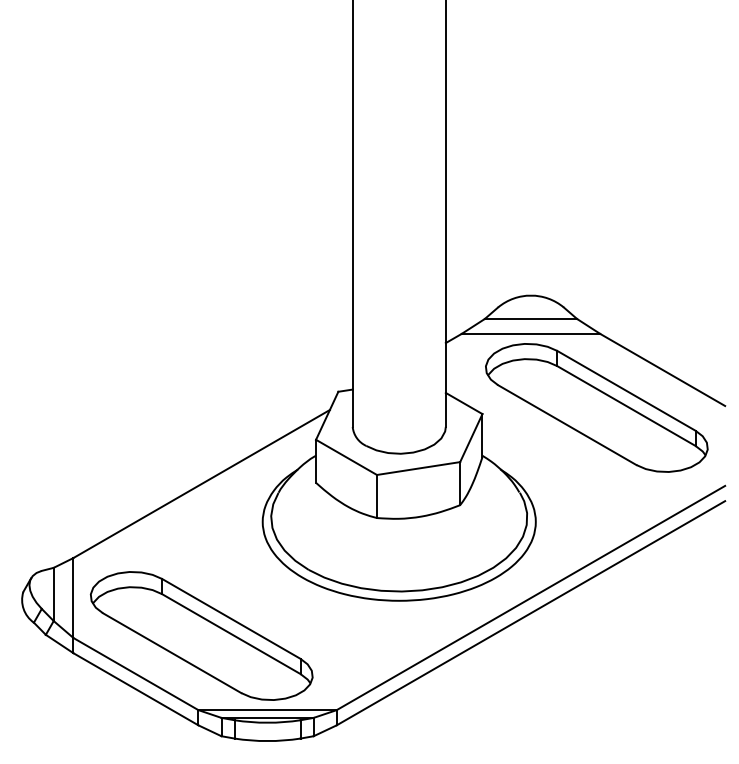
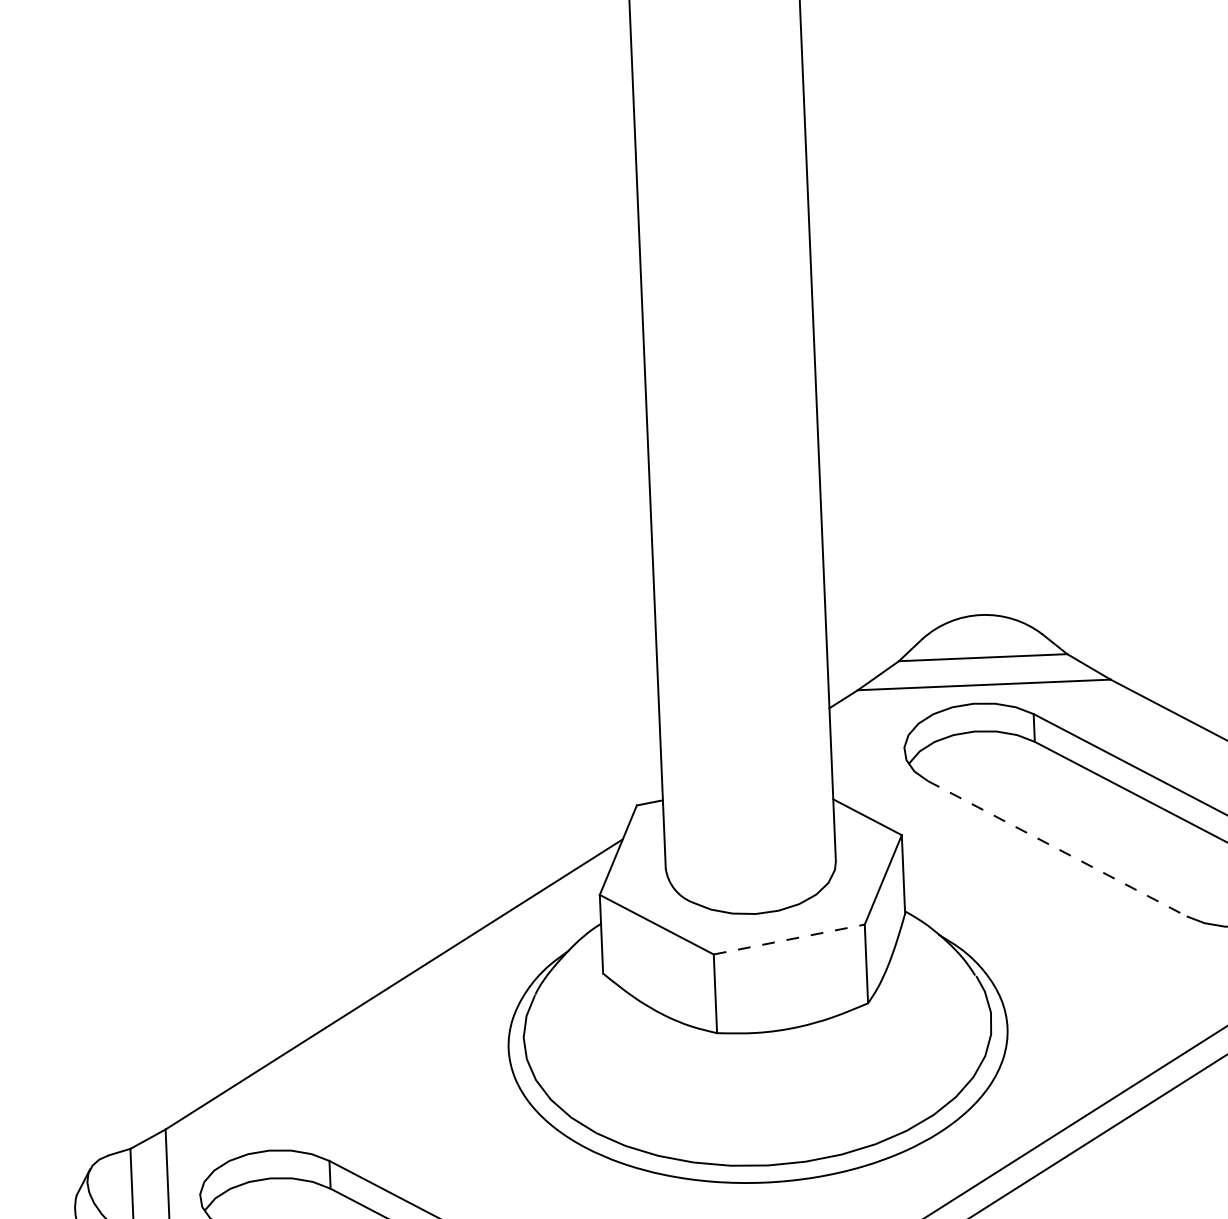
line: (567, 425) -> (1058, 849), solid -> dashed
line: (419, 468) -> (790, 939), solid -> dashed

